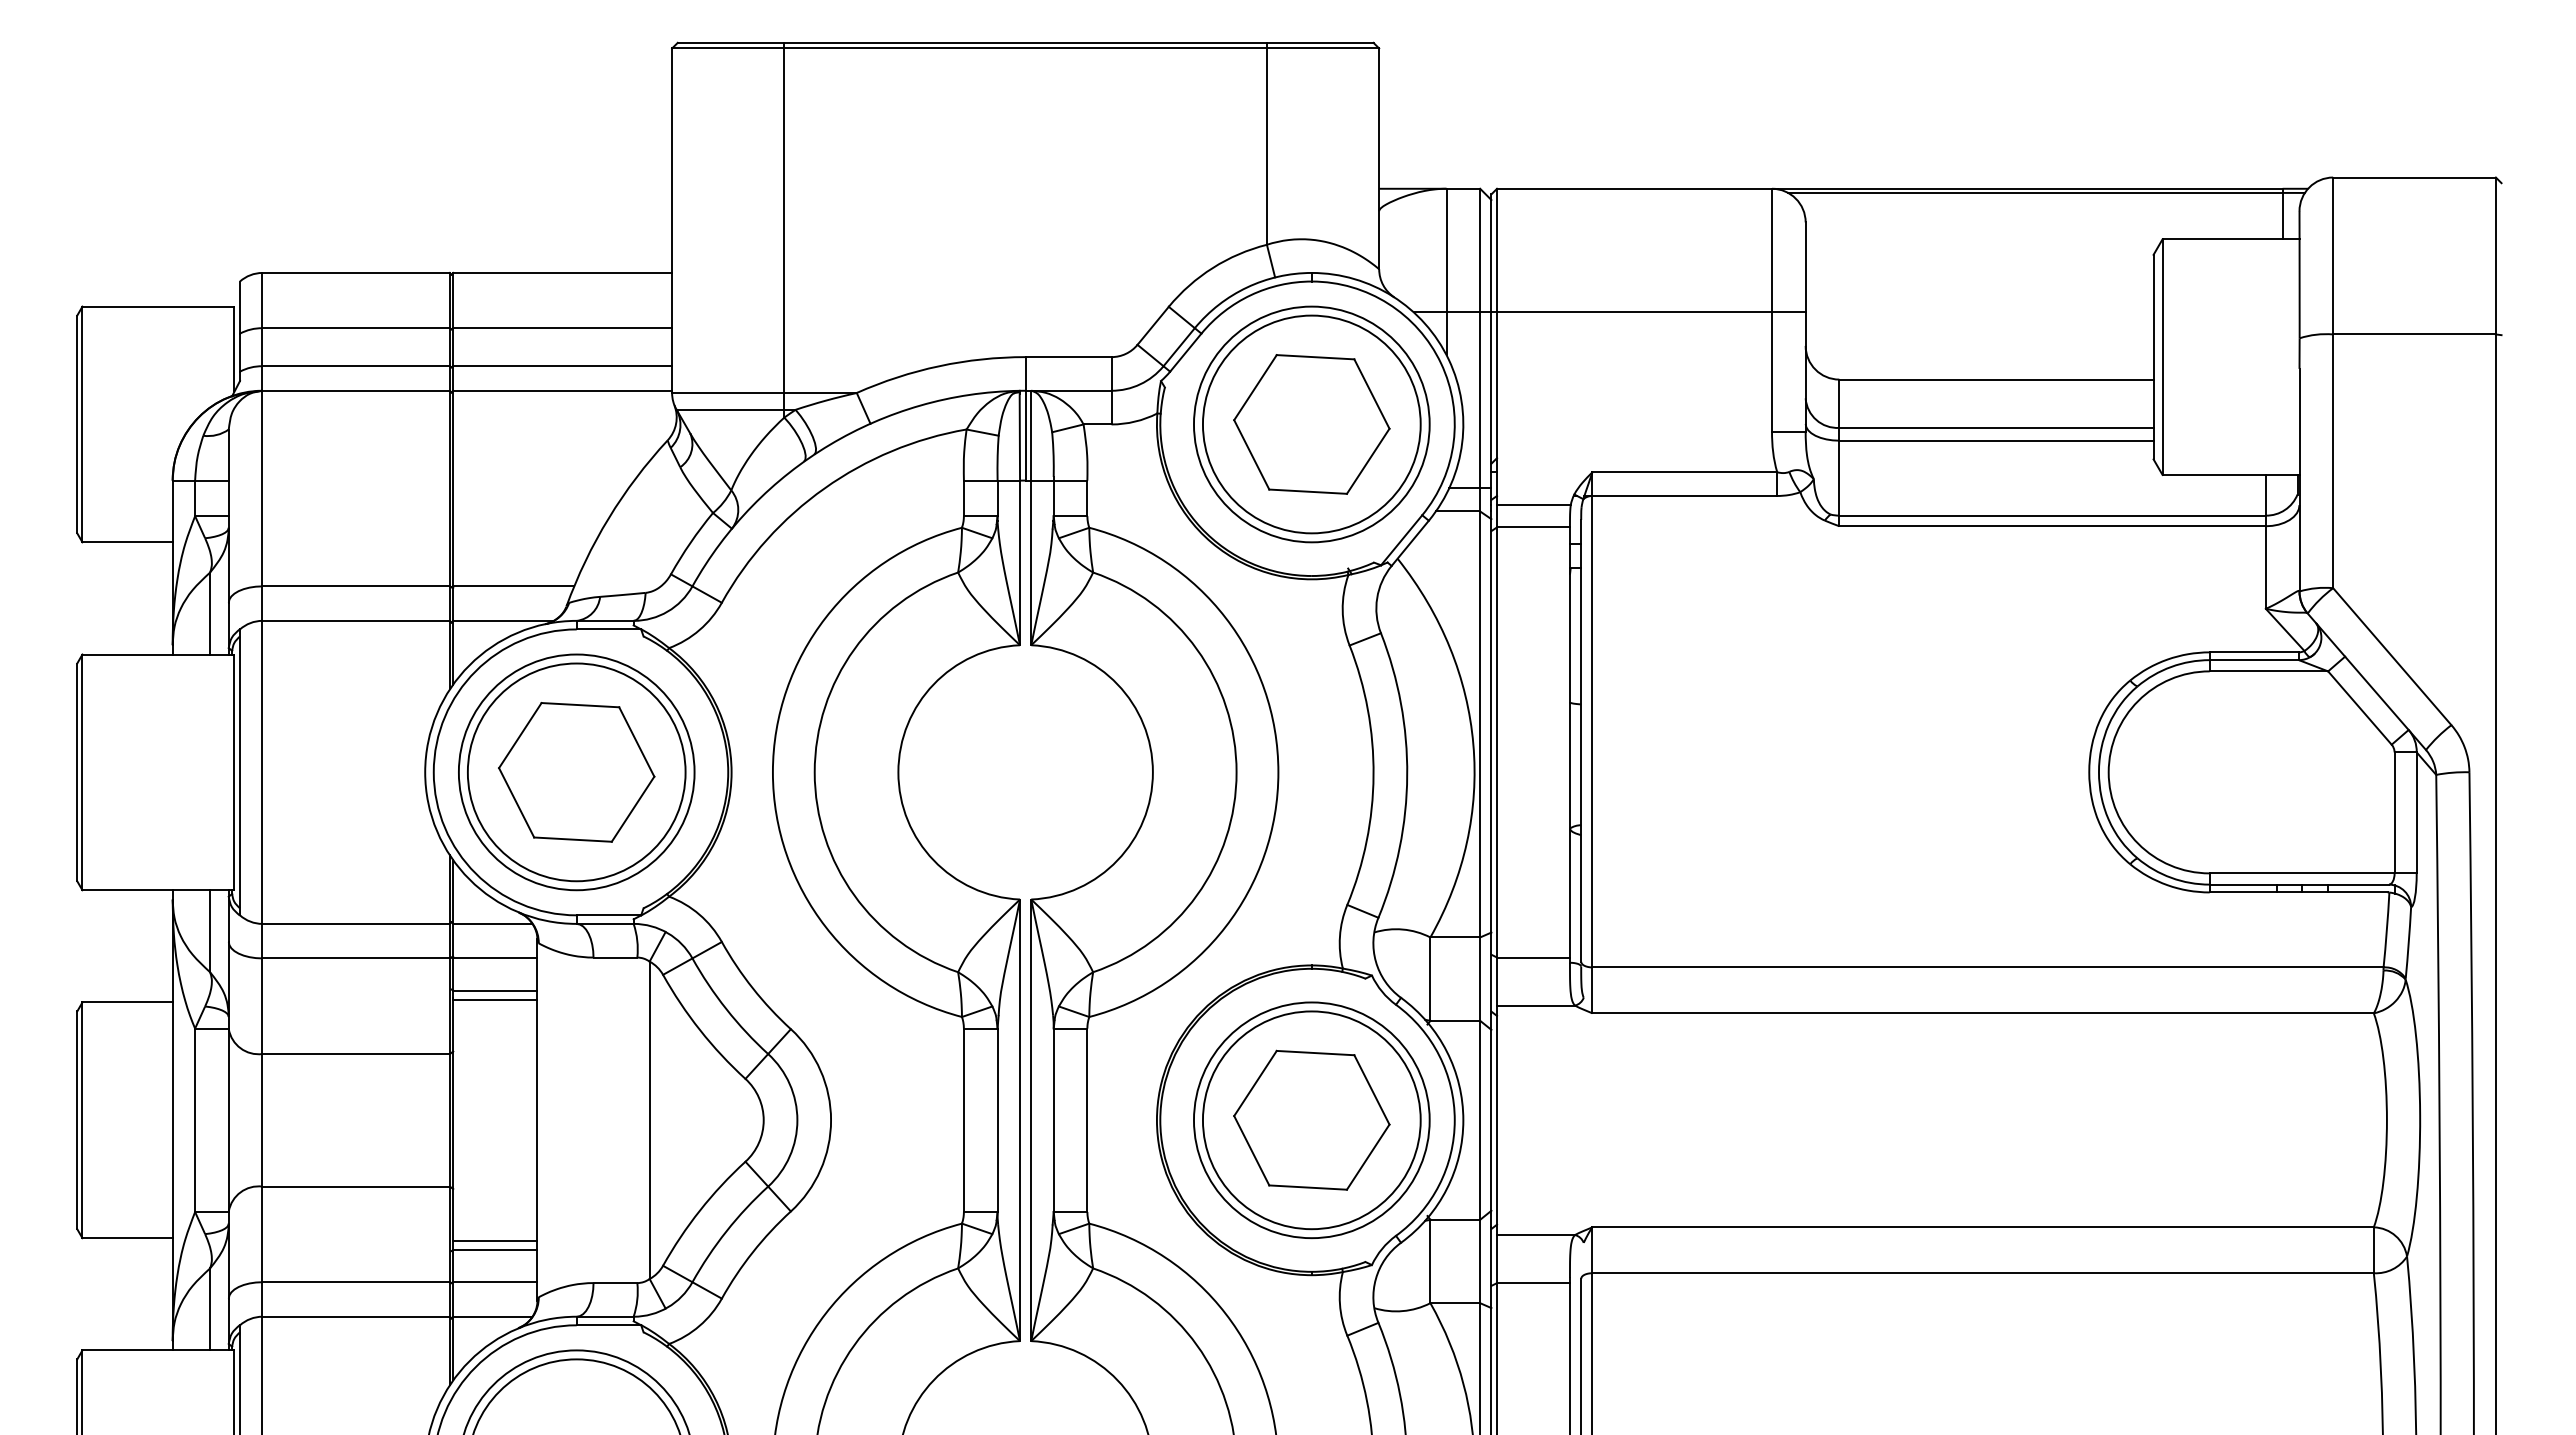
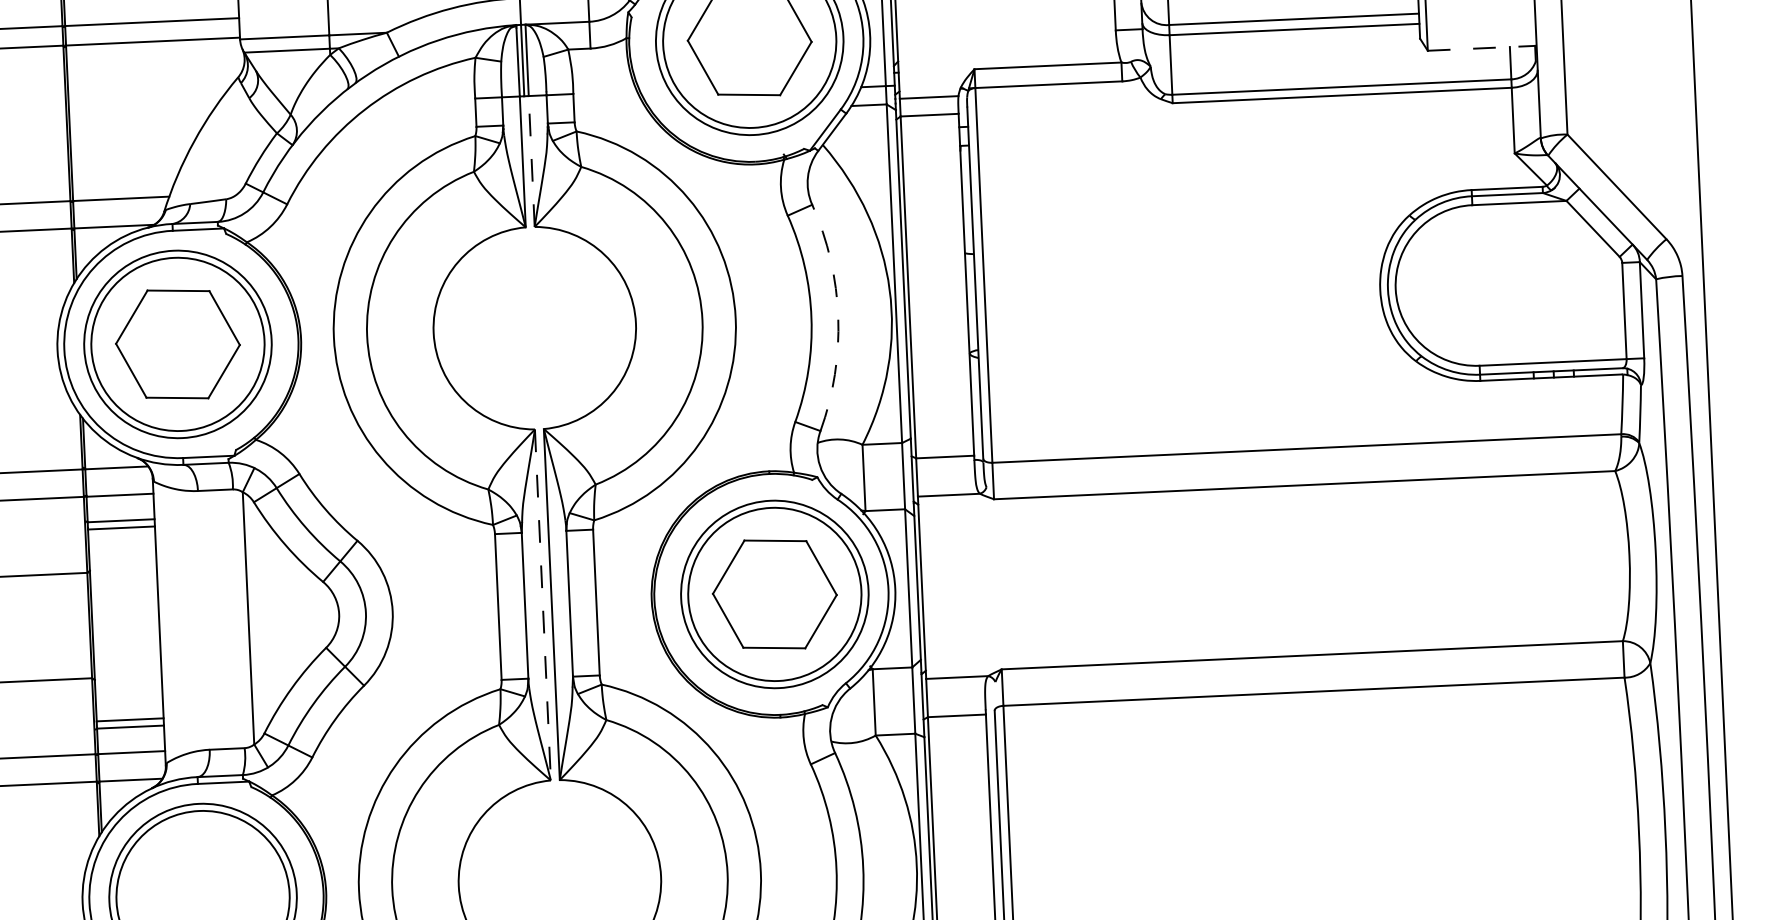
line: (2231, 474) -> (1482, 47), solid -> dashed
line: (1031, 562) -> (531, 161), solid -> dashed
arc: (1407, 775) -> (838, 316), solid -> dashed
line: (1020, 1120) -> (543, 605), solid -> dashed

